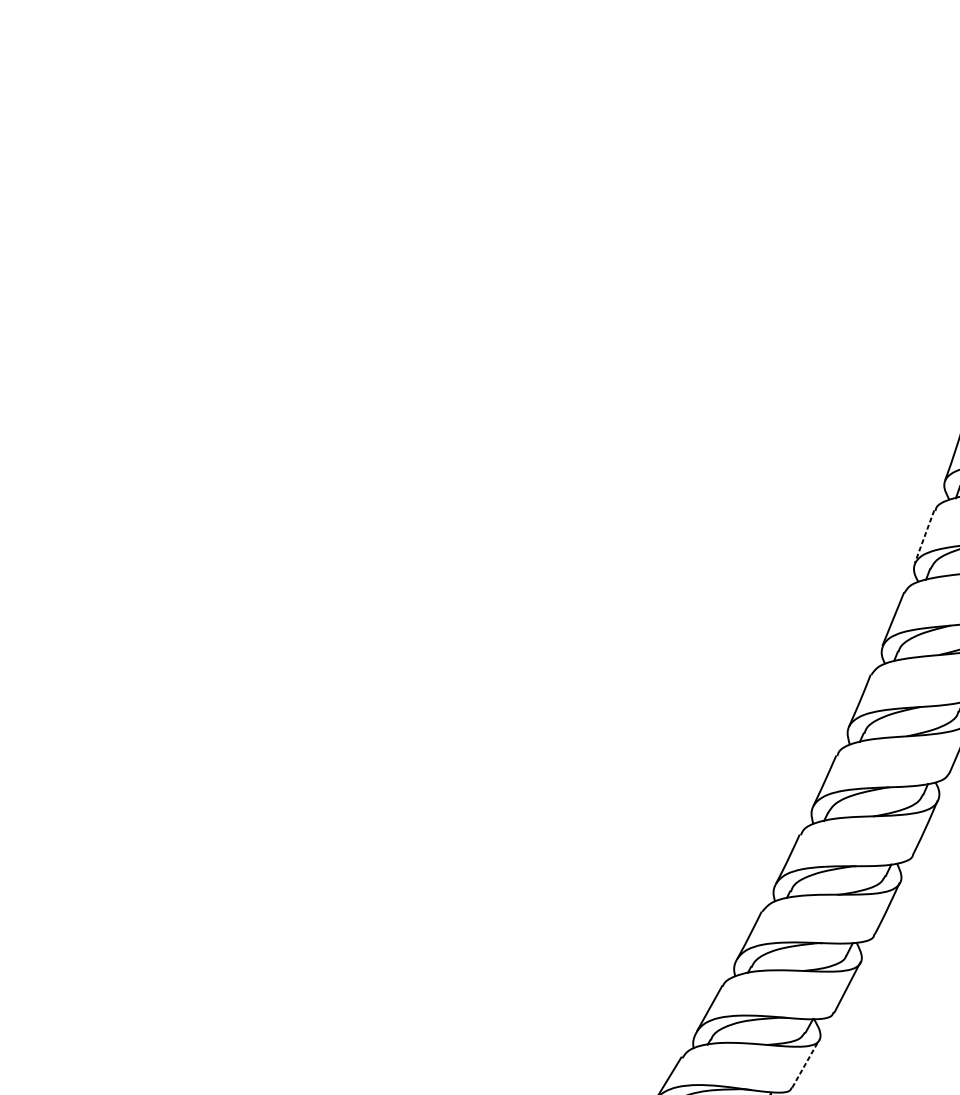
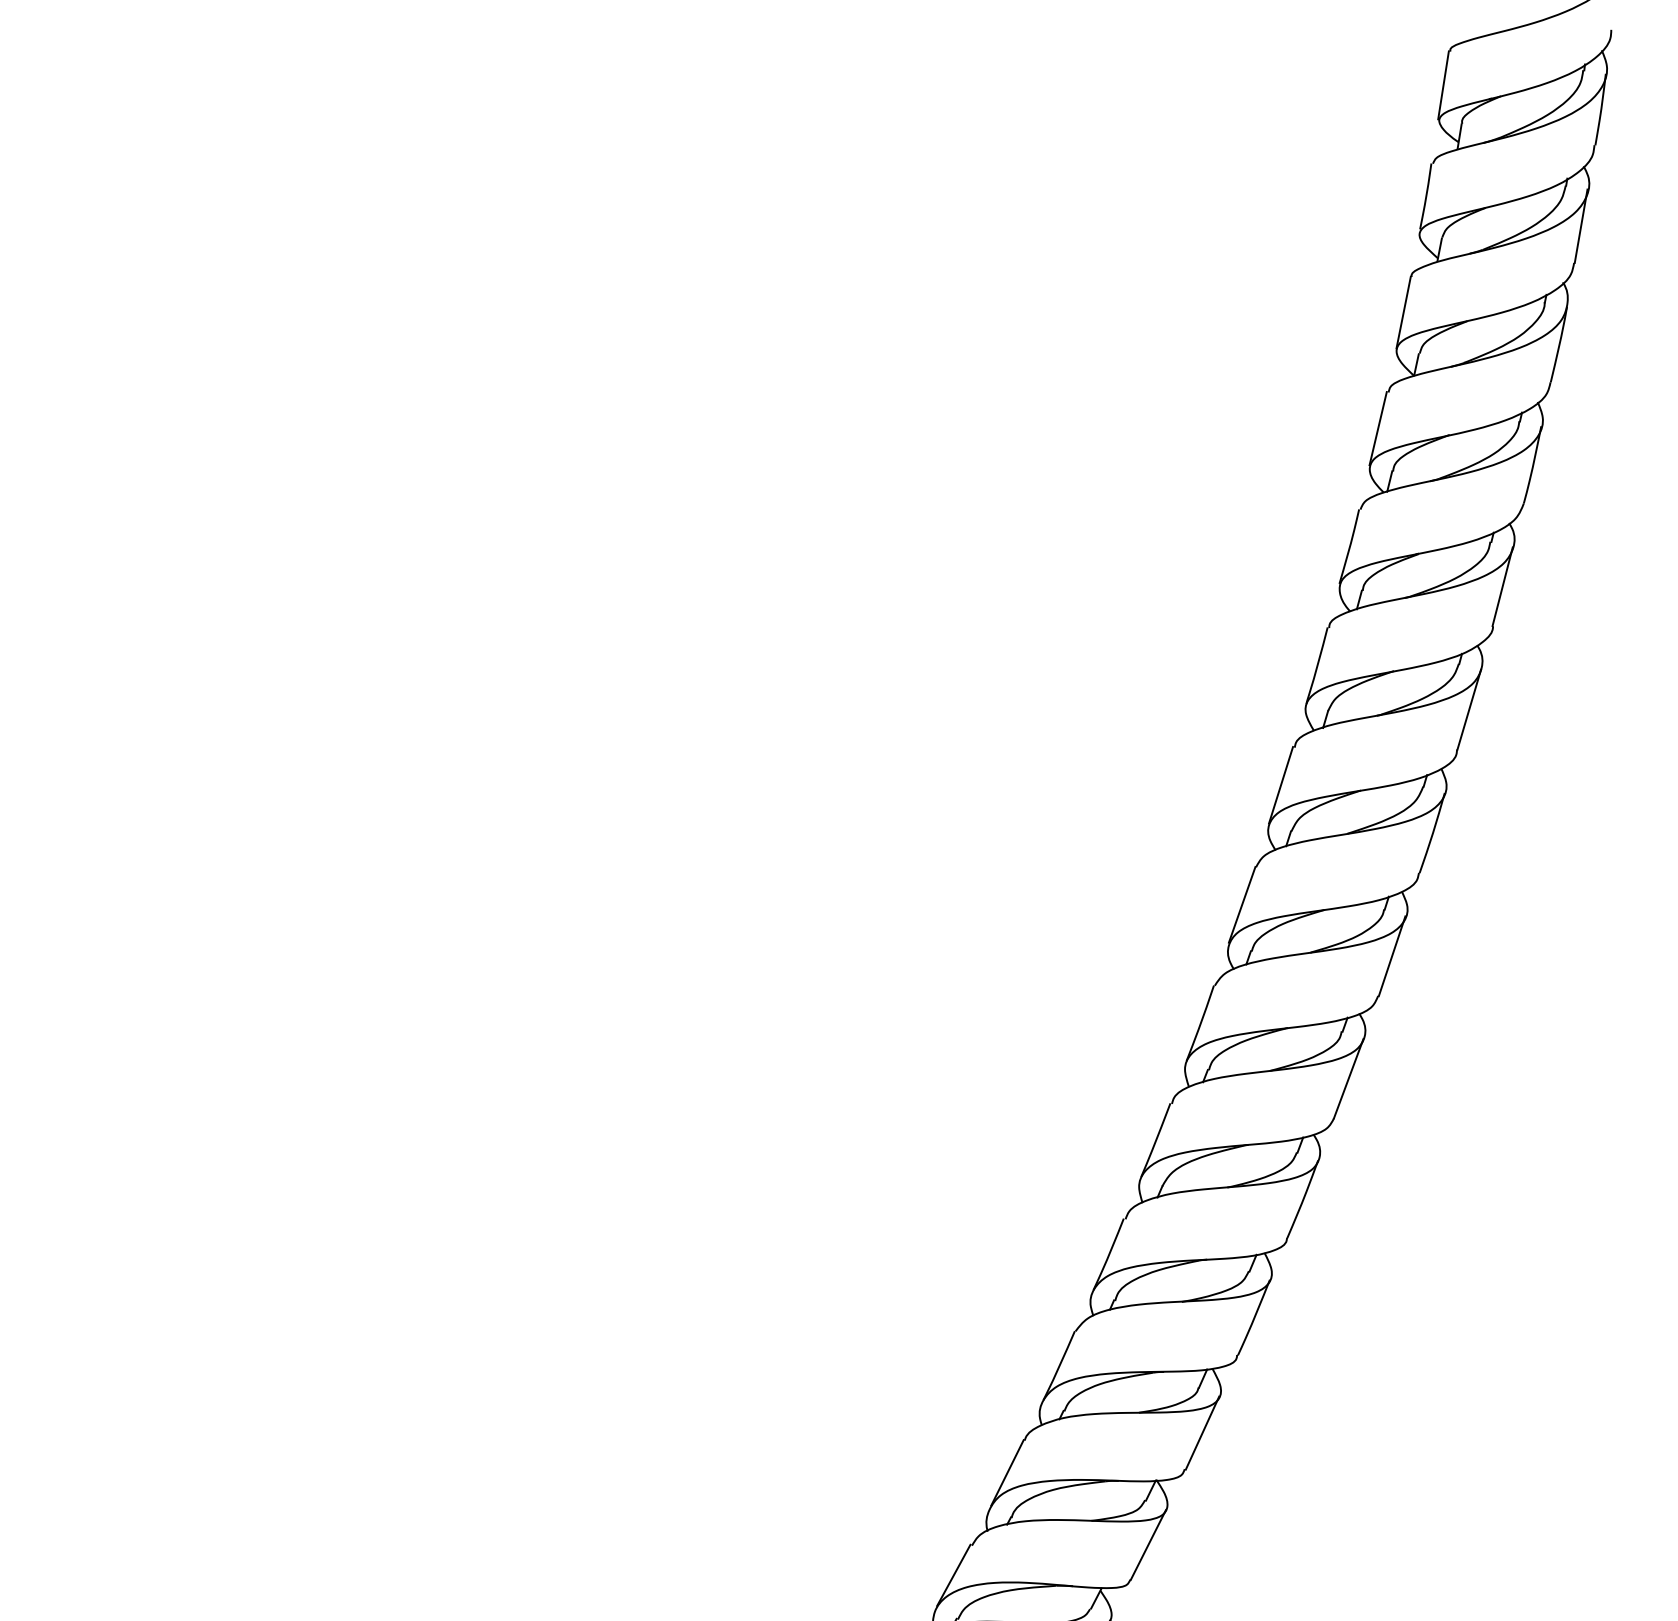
line: (924, 537) -> (1280, 785), dashed -> solid
line: (805, 1063) -> (1148, 1544), dashed -> solid

